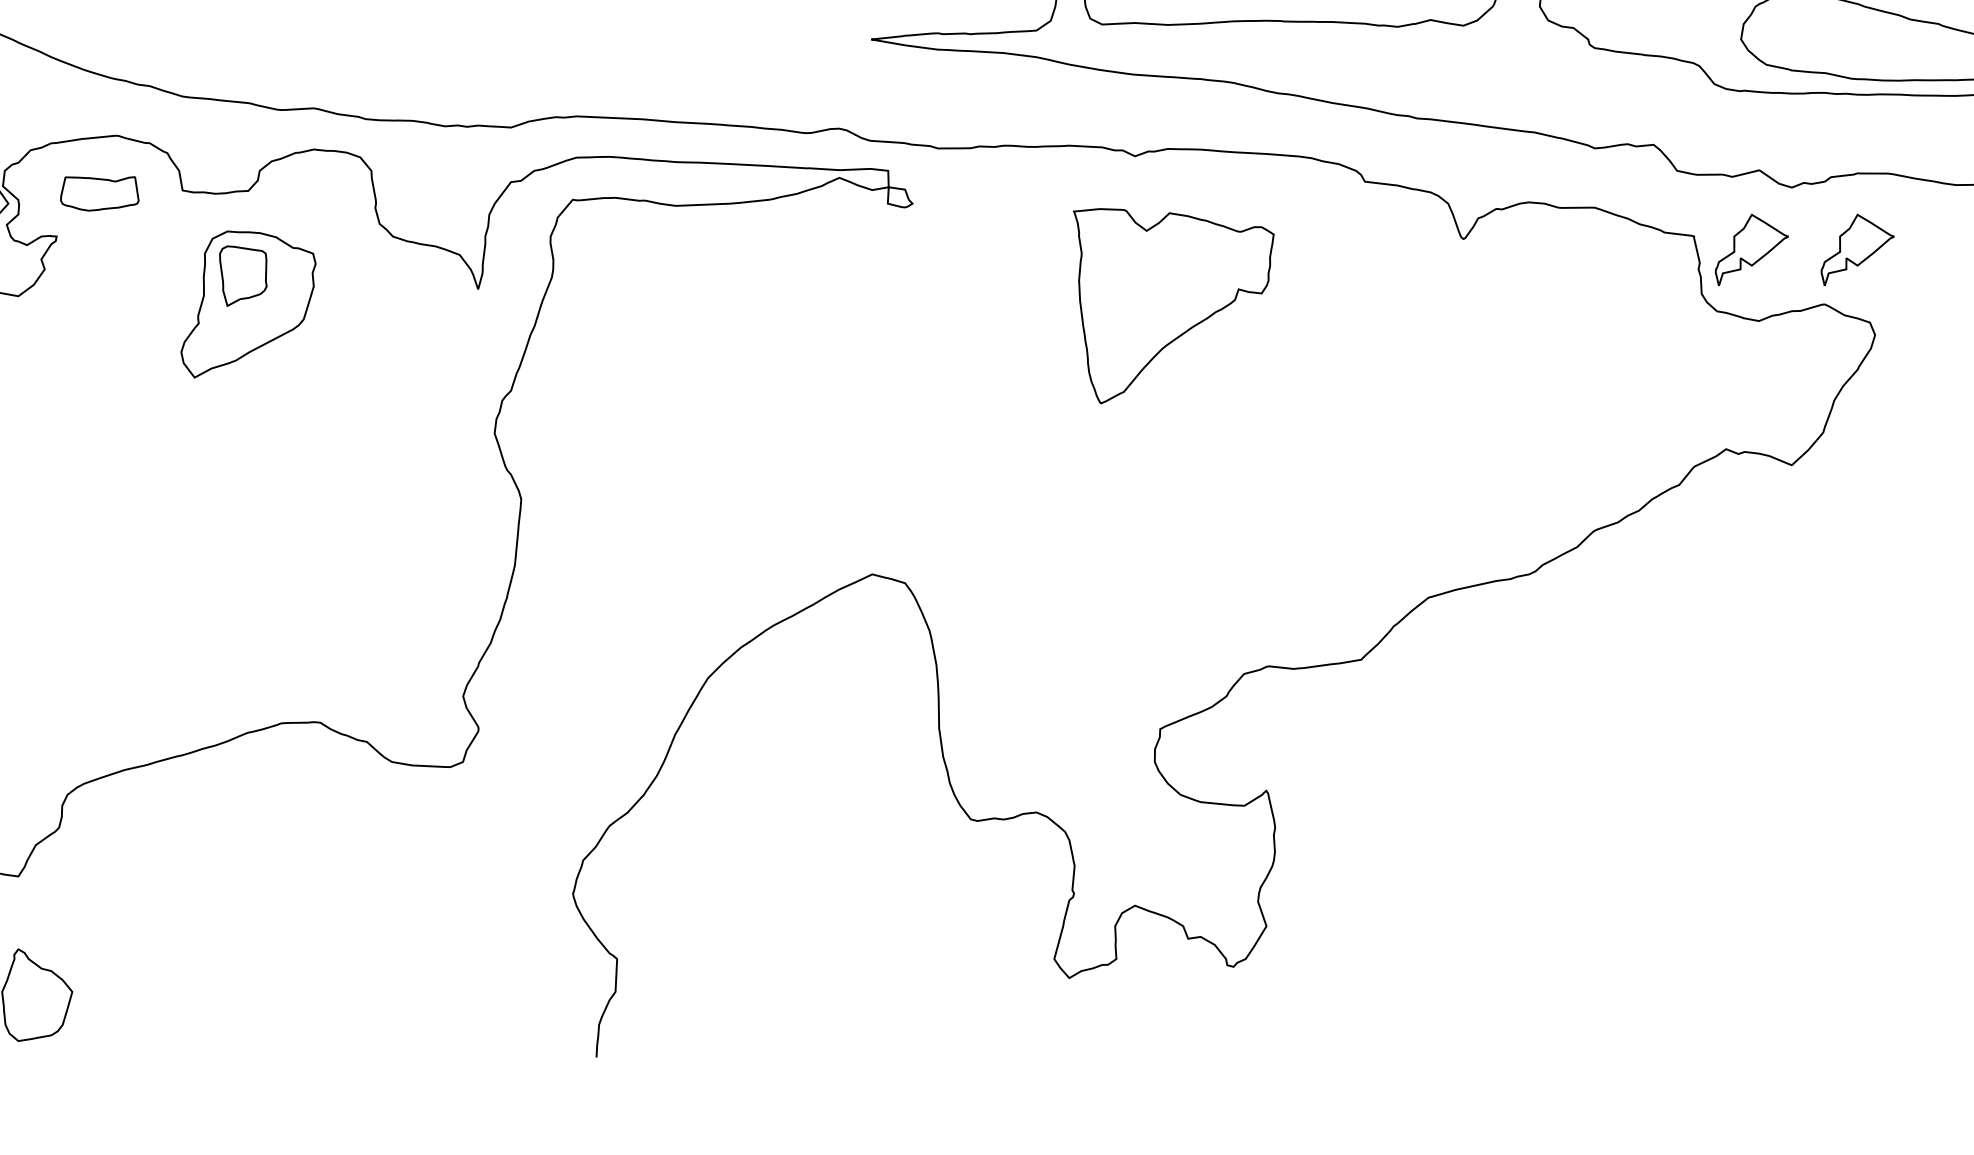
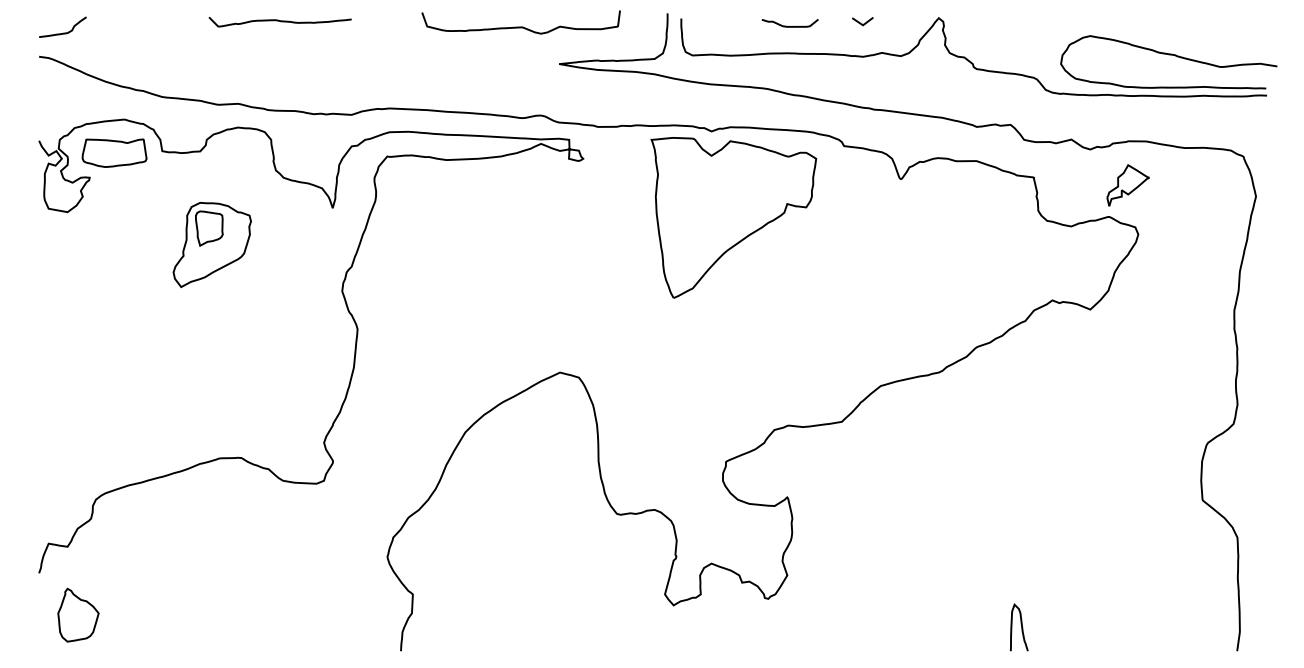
part: (99, 192) -> (114, 152), size x1.43
part: (1750, 249) -> (1066, 185), removed
part: (247, 303) -> (211, 244), moved
part: (1173, 305) -> (733, 217), size x1.43
curve: (1672, 1016) -> (1021, 627), added

